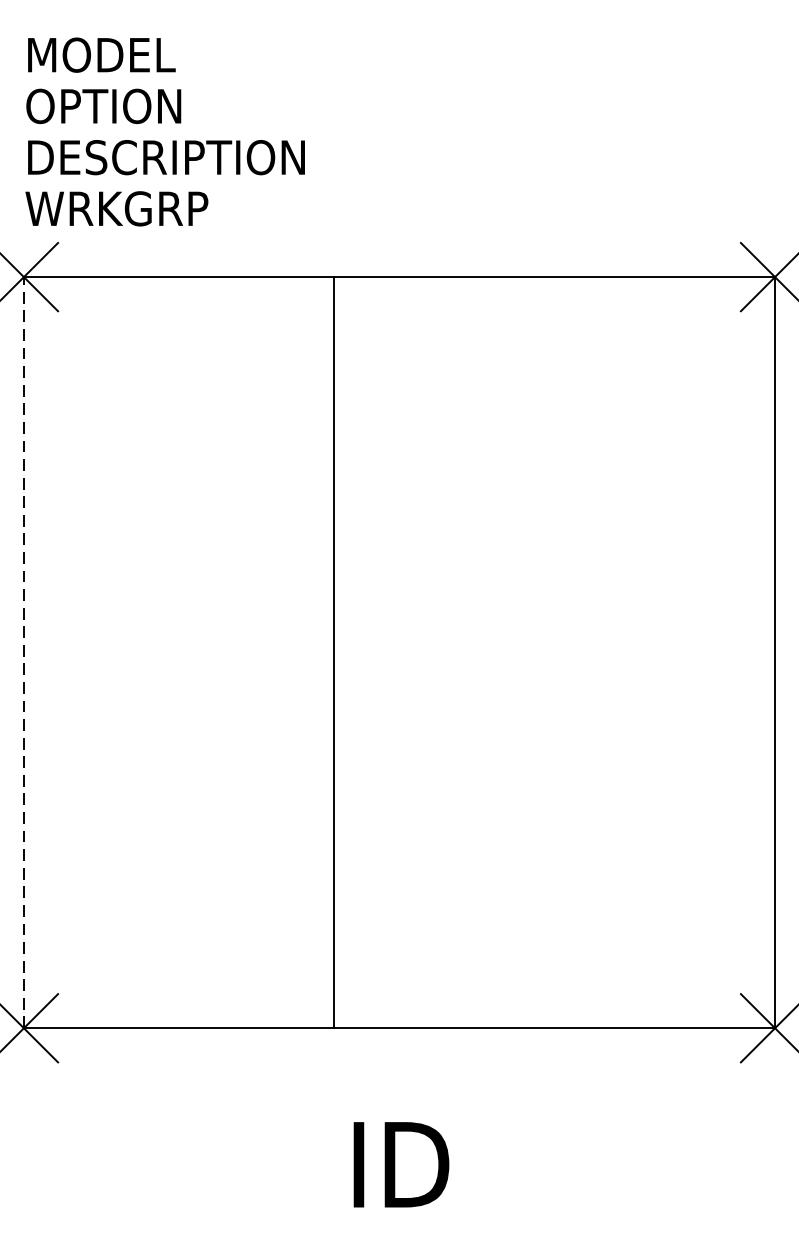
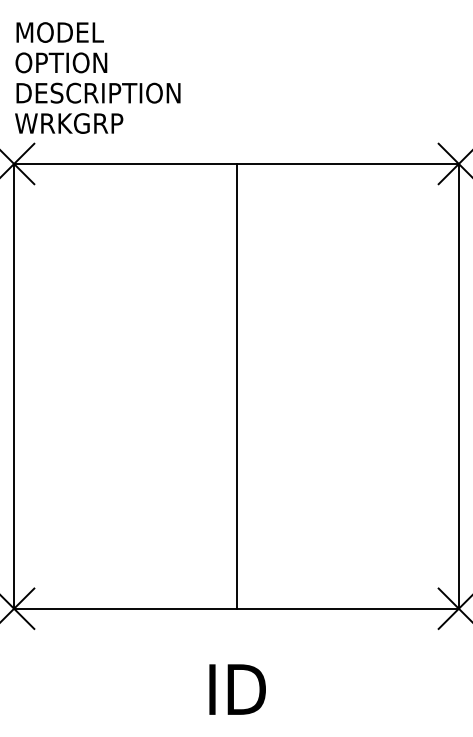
line: (24, 651) -> (14, 385), dashed -> solid
line: (333, 651) -> (236, 385), moved

